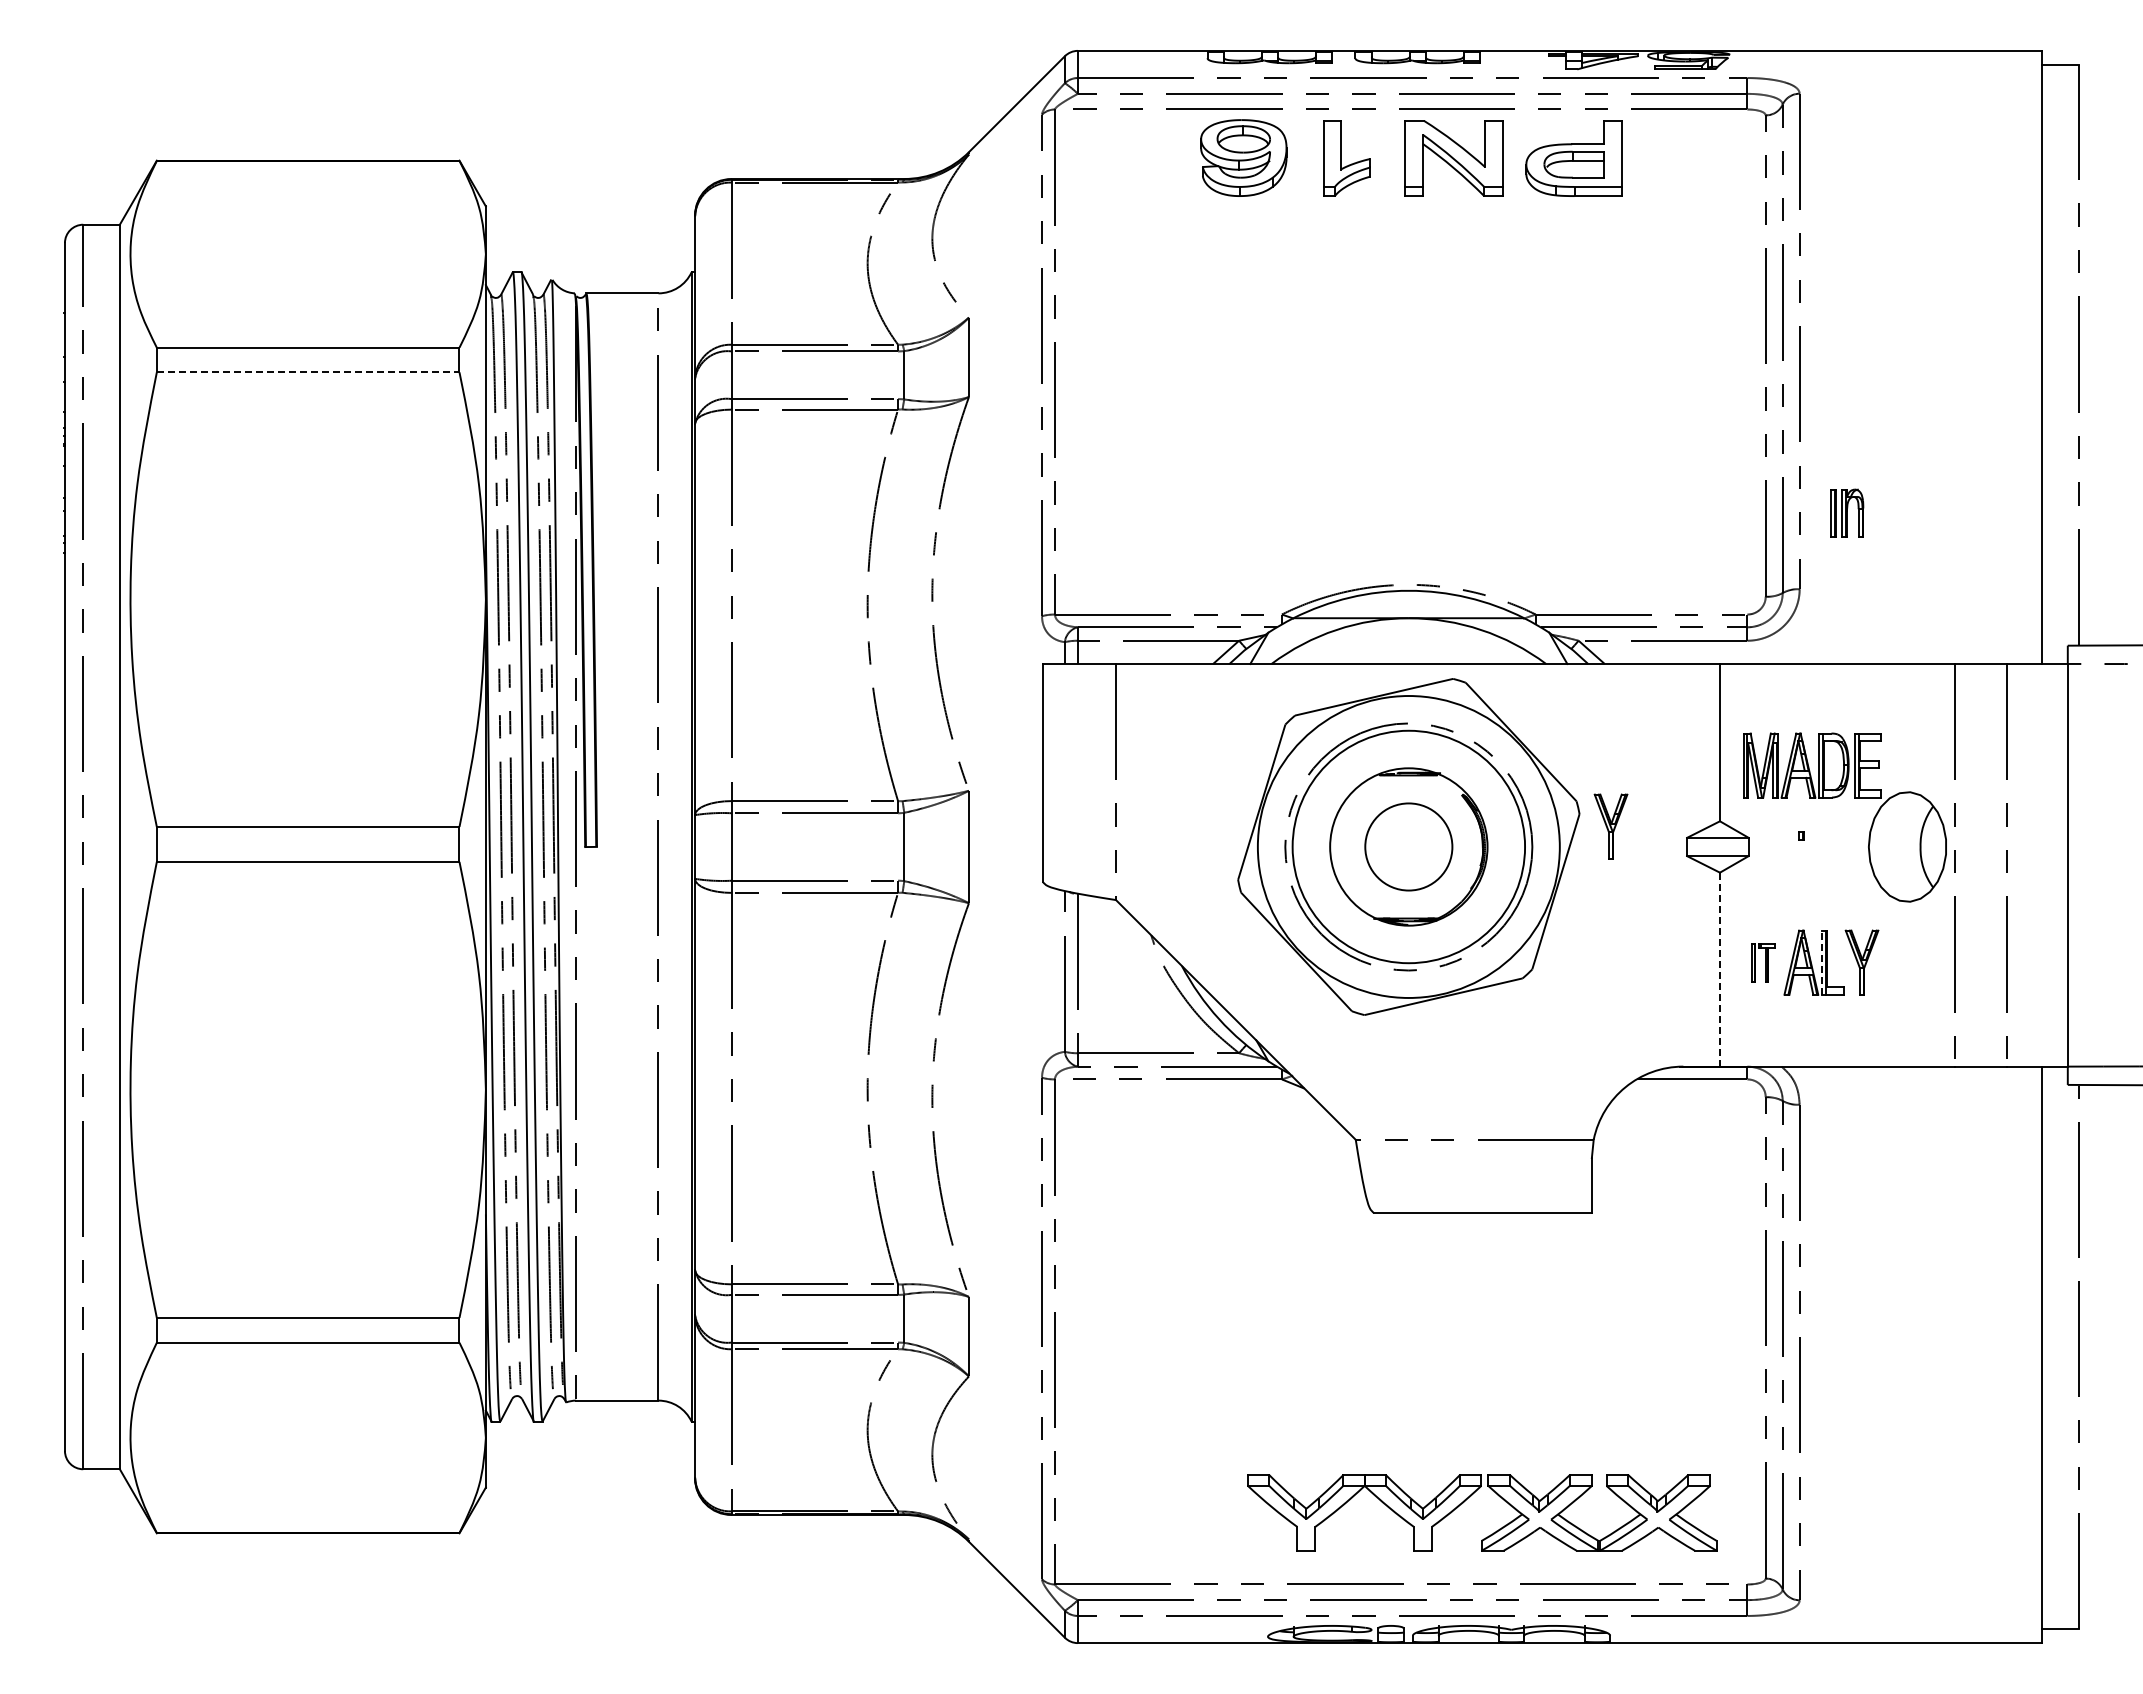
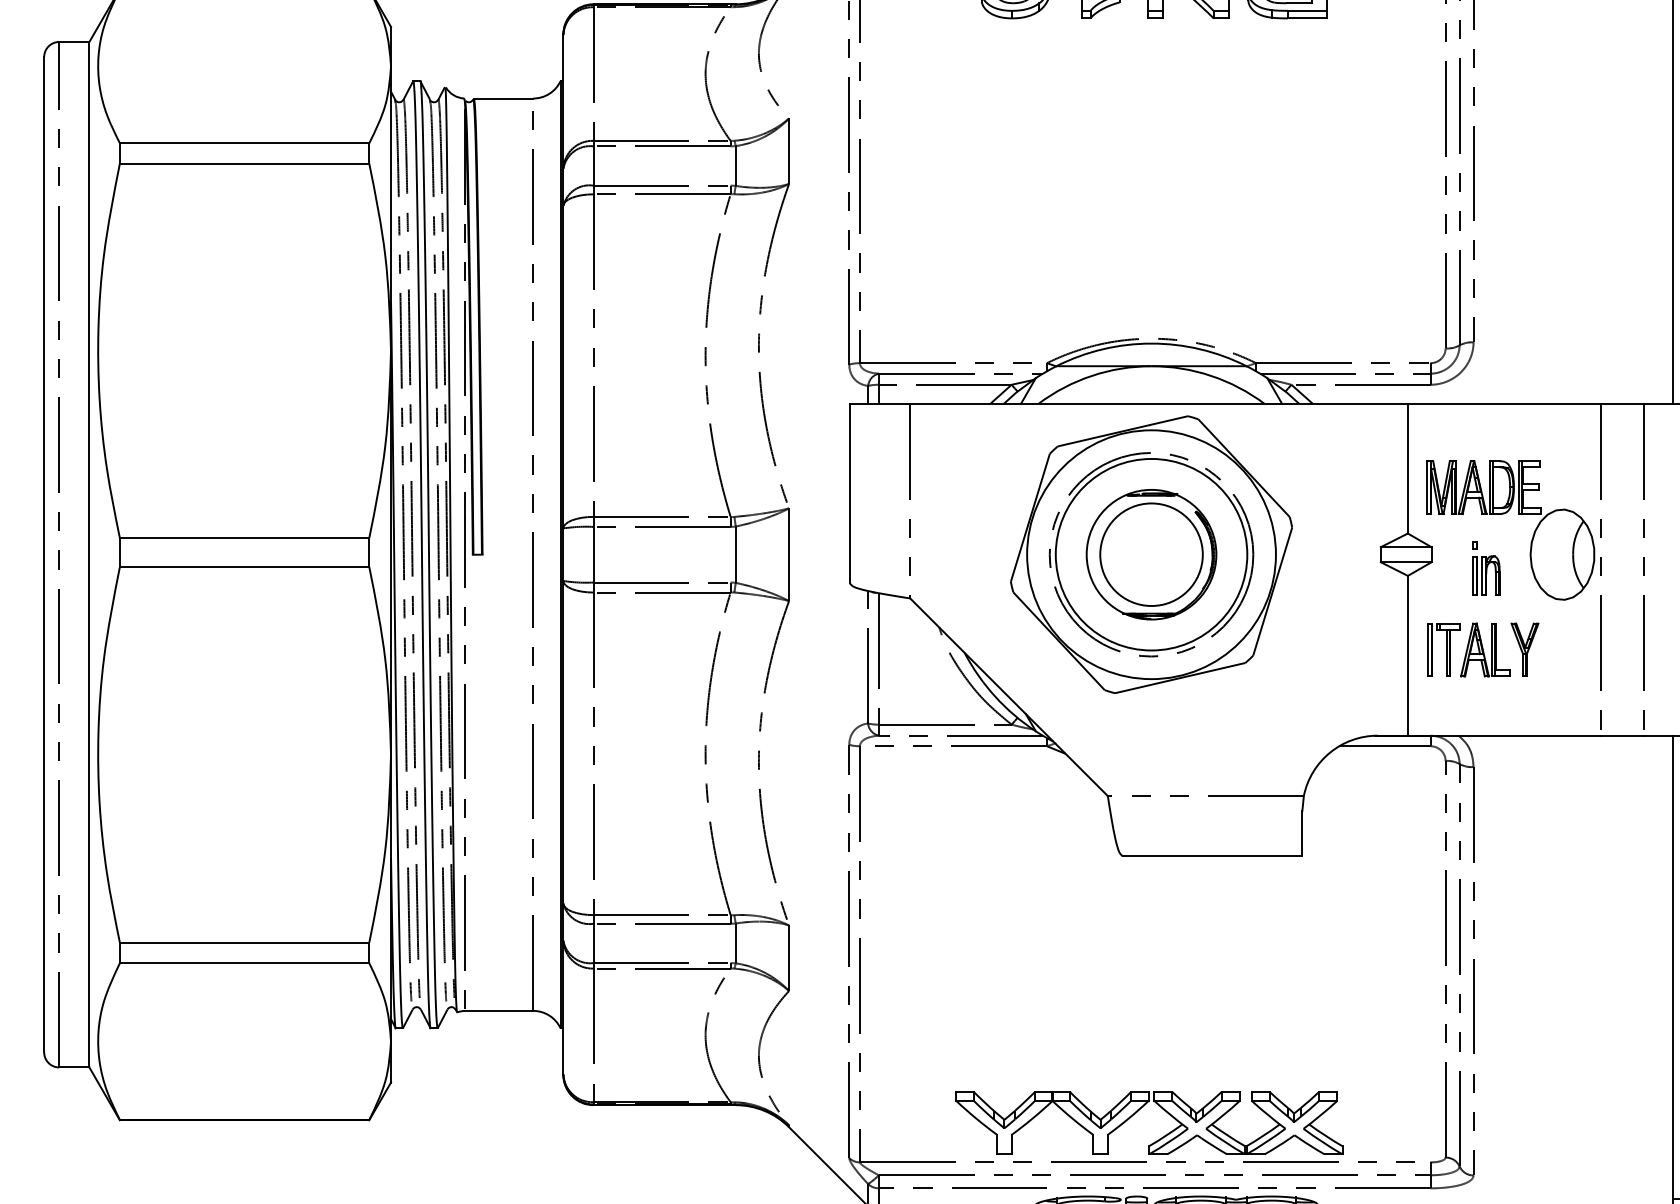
line: (308, 372) -> (244, 163), dashed -> solid
part: (1847, 512) -> (1486, 574), moved
part: (1610, 826) -> (1317, 537), removed
circle: (1408, 846) -> (1151, 554), size x1.43
part: (1763, 962) -> (1443, 649), size x1.67
line: (1821, 962) -> (1491, 649), dashed -> solid
line: (1719, 969) -> (1407, 655), dashed -> solid
part: (1470, 1497) -> (1139, 1110), moved

